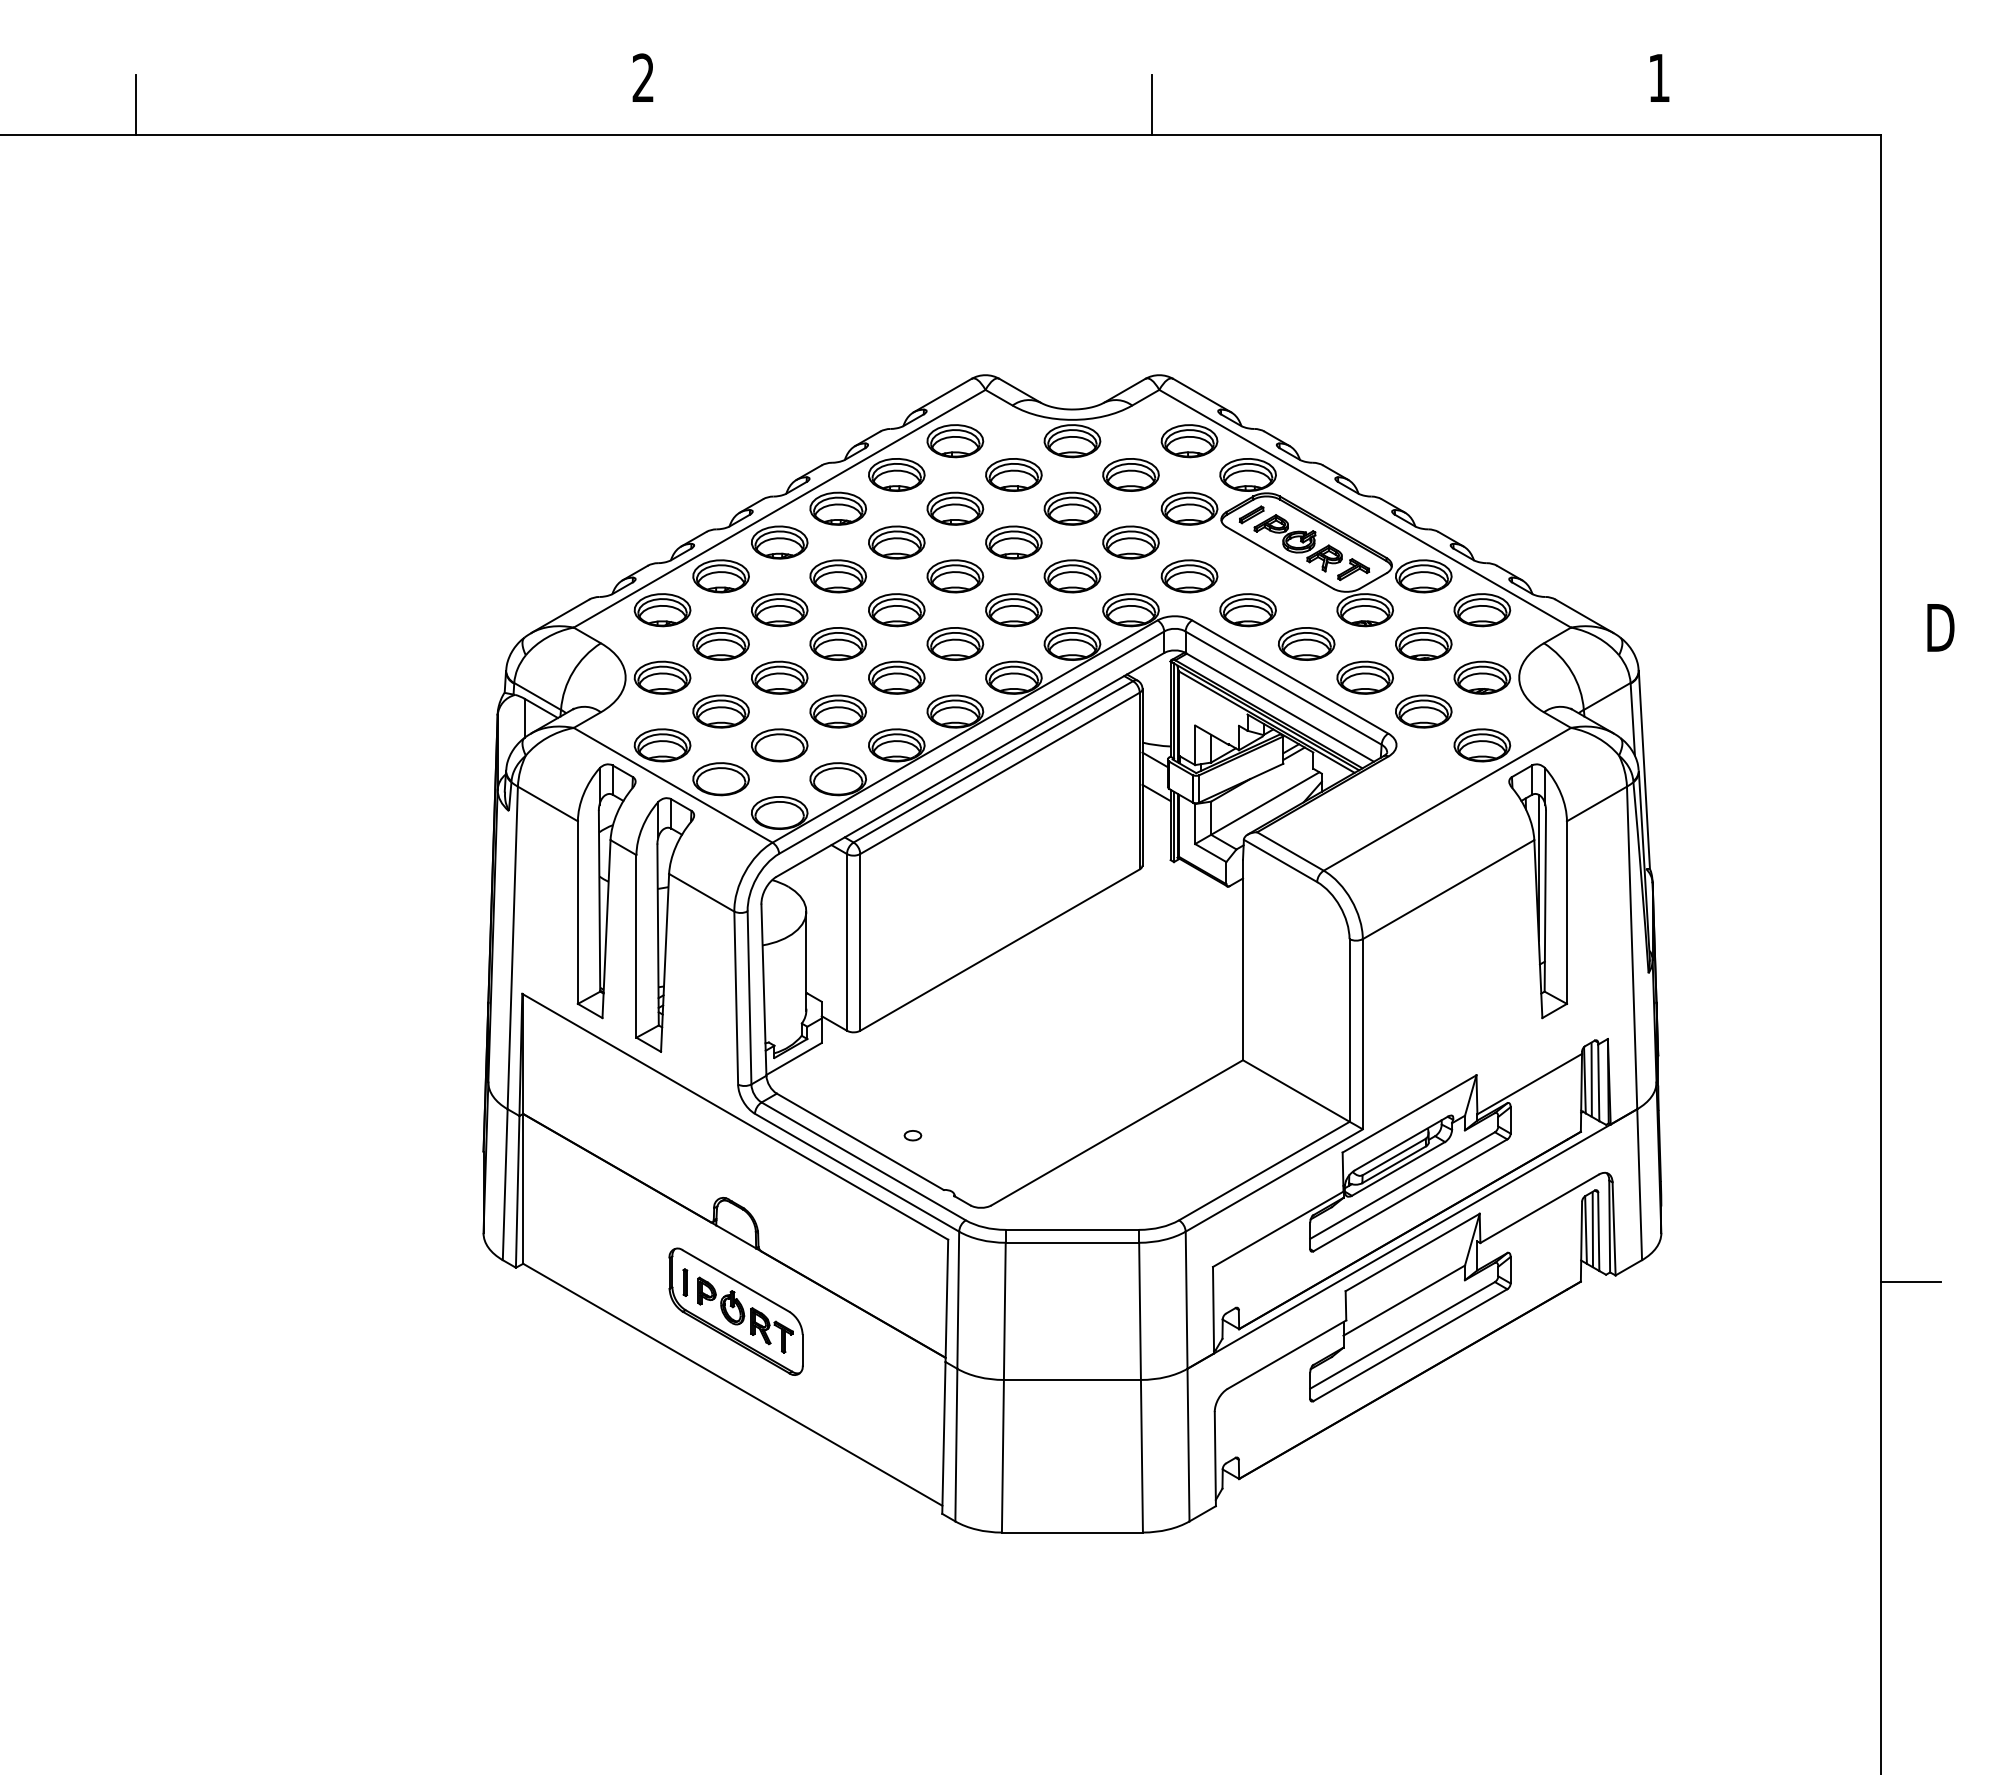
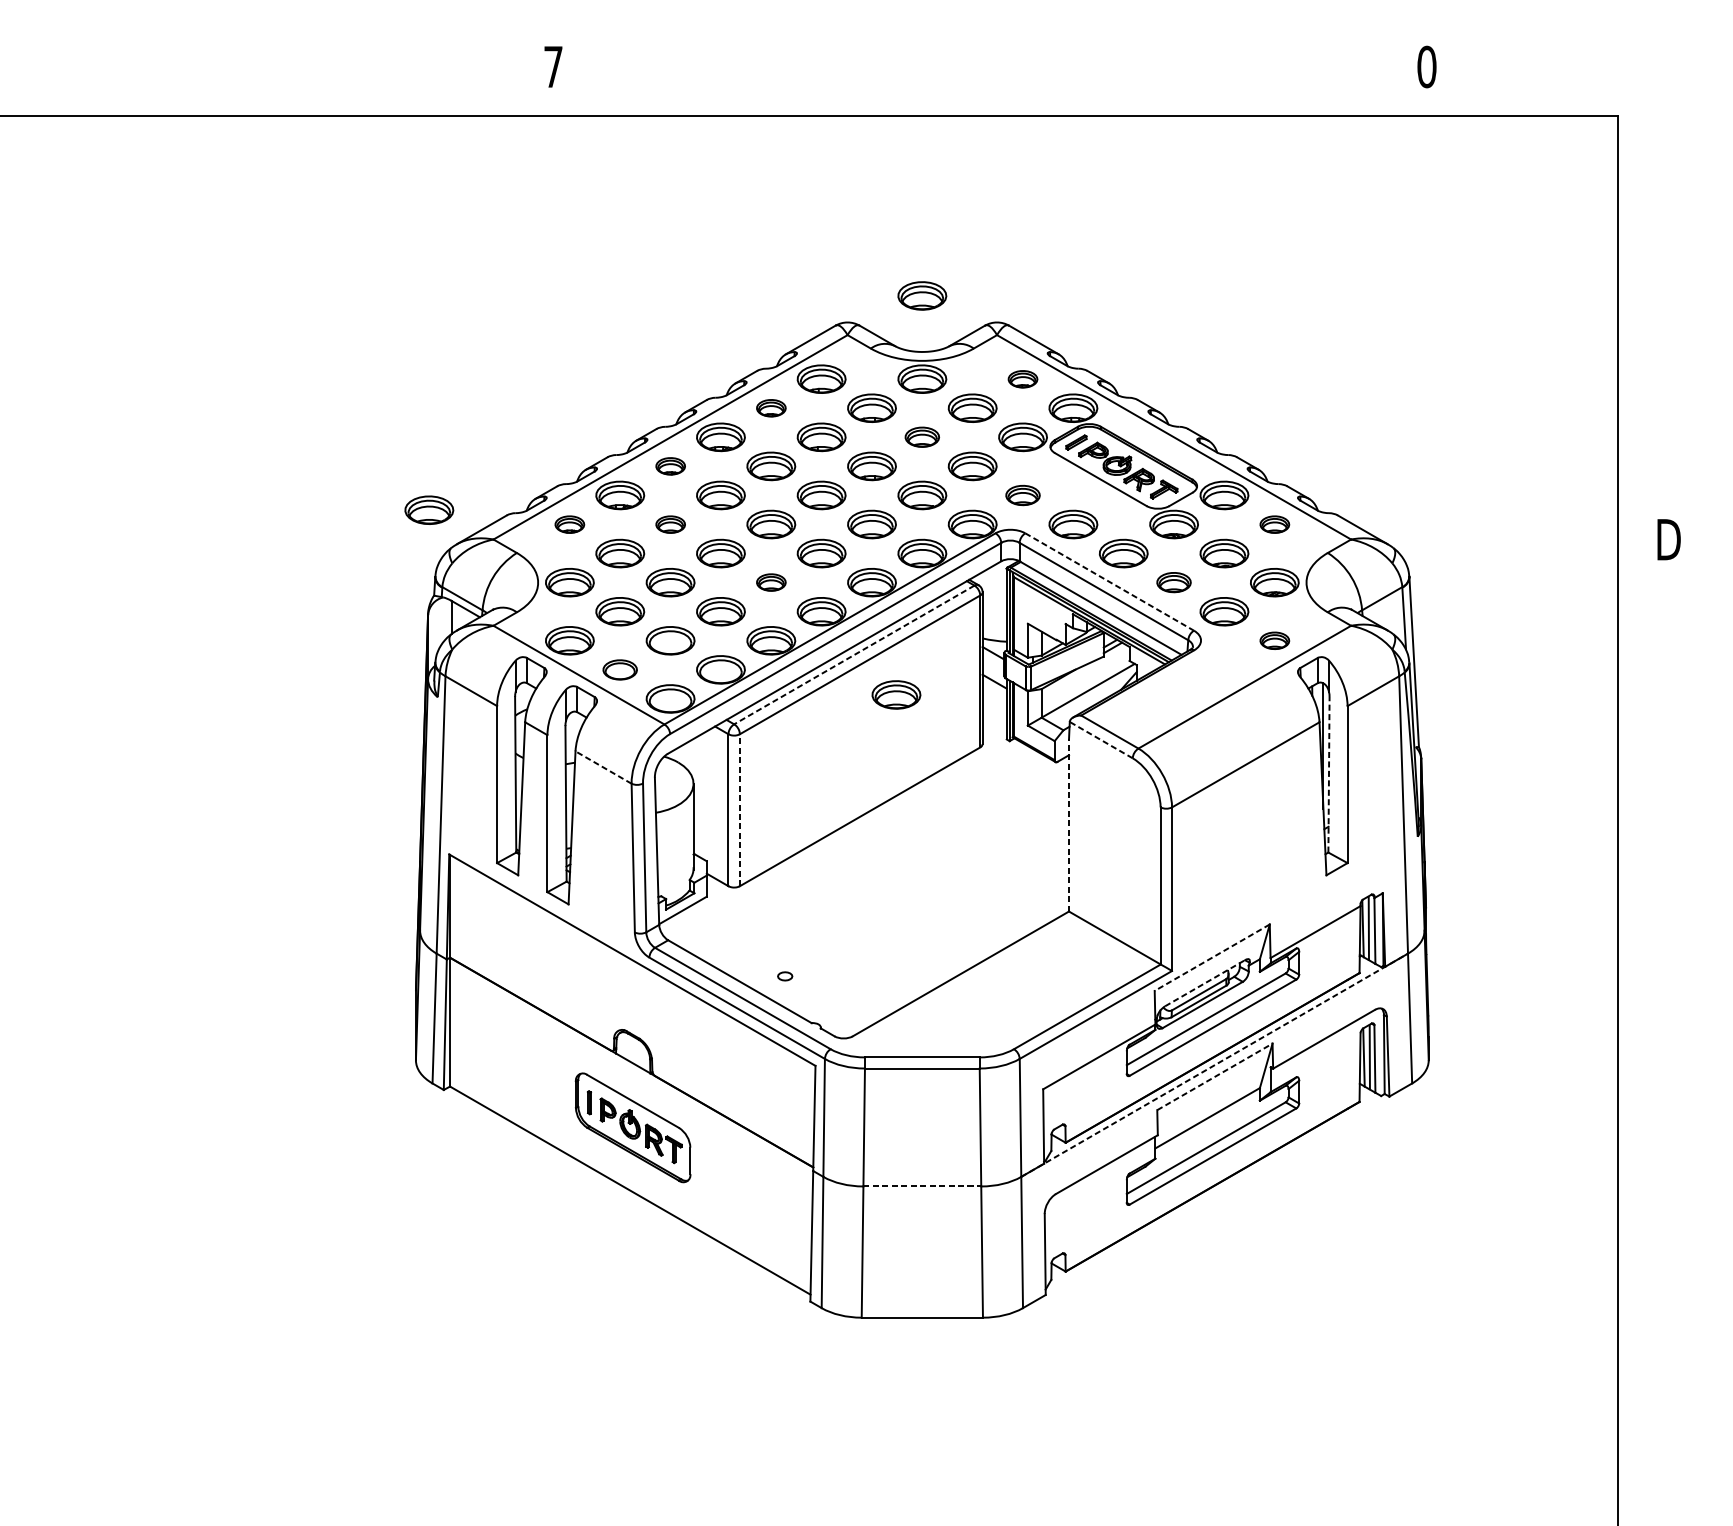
text: (642, 77) -> (552, 66), 2 -> 7
text: (1659, 77) -> (1427, 66), 1 -> 0
line: (136, 104) -> (117, 89), removed
line: (1151, 104) -> (990, 89), removed
part: (1072, 344) -> (922, 296), added
part: (1189, 441) -> (1023, 379), size x0.6
part: (896, 474) -> (771, 407), size x0.6
part: (1072, 508) -> (922, 437), size x0.7
part: (779, 542) -> (670, 466), size x0.6
part: (1189, 576) -> (1023, 495), size x0.7
part: (498, 593) -> (428, 510), added
part: (662, 610) -> (569, 524), size x0.6
part: (779, 610) -> (670, 524), size x0.6
part: (1482, 610) -> (1274, 524), size x0.6
part: (896, 677) -> (771, 582), size x0.6
line: (1290, 677) -> (1109, 582), solid -> dashed
part: (1364, 677) -> (1173, 582), size x0.7
part: (1482, 745) -> (1274, 640), size x0.6
line: (992, 762) -> (853, 655), solid -> dashed
part: (720, 779) -> (619, 670), size x0.7
part: (1042, 808) -> (896, 695), added
line: (1280, 860) -> (1101, 739), solid -> dashed
line: (701, 892) -> (603, 767), solid -> dashed
line: (1545, 900) -> (1329, 774), solid -> dashed
line: (860, 941) -> (740, 809), solid -> dashed
line: (1243, 959) -> (1069, 824), solid -> dashed
line: (1409, 1114) -> (1212, 958), solid -> dashed
line: (1401, 1143) -> (1205, 983), solid -> dashed
line: (1412, 1239) -> (1214, 1065), solid -> dashed
line: (1413, 1252) -> (1215, 1076), solid -> dashed
line: (1910, 1281) -> (1642, 1101), removed
line: (1072, 1379) -> (922, 1186), solid -> dashed

